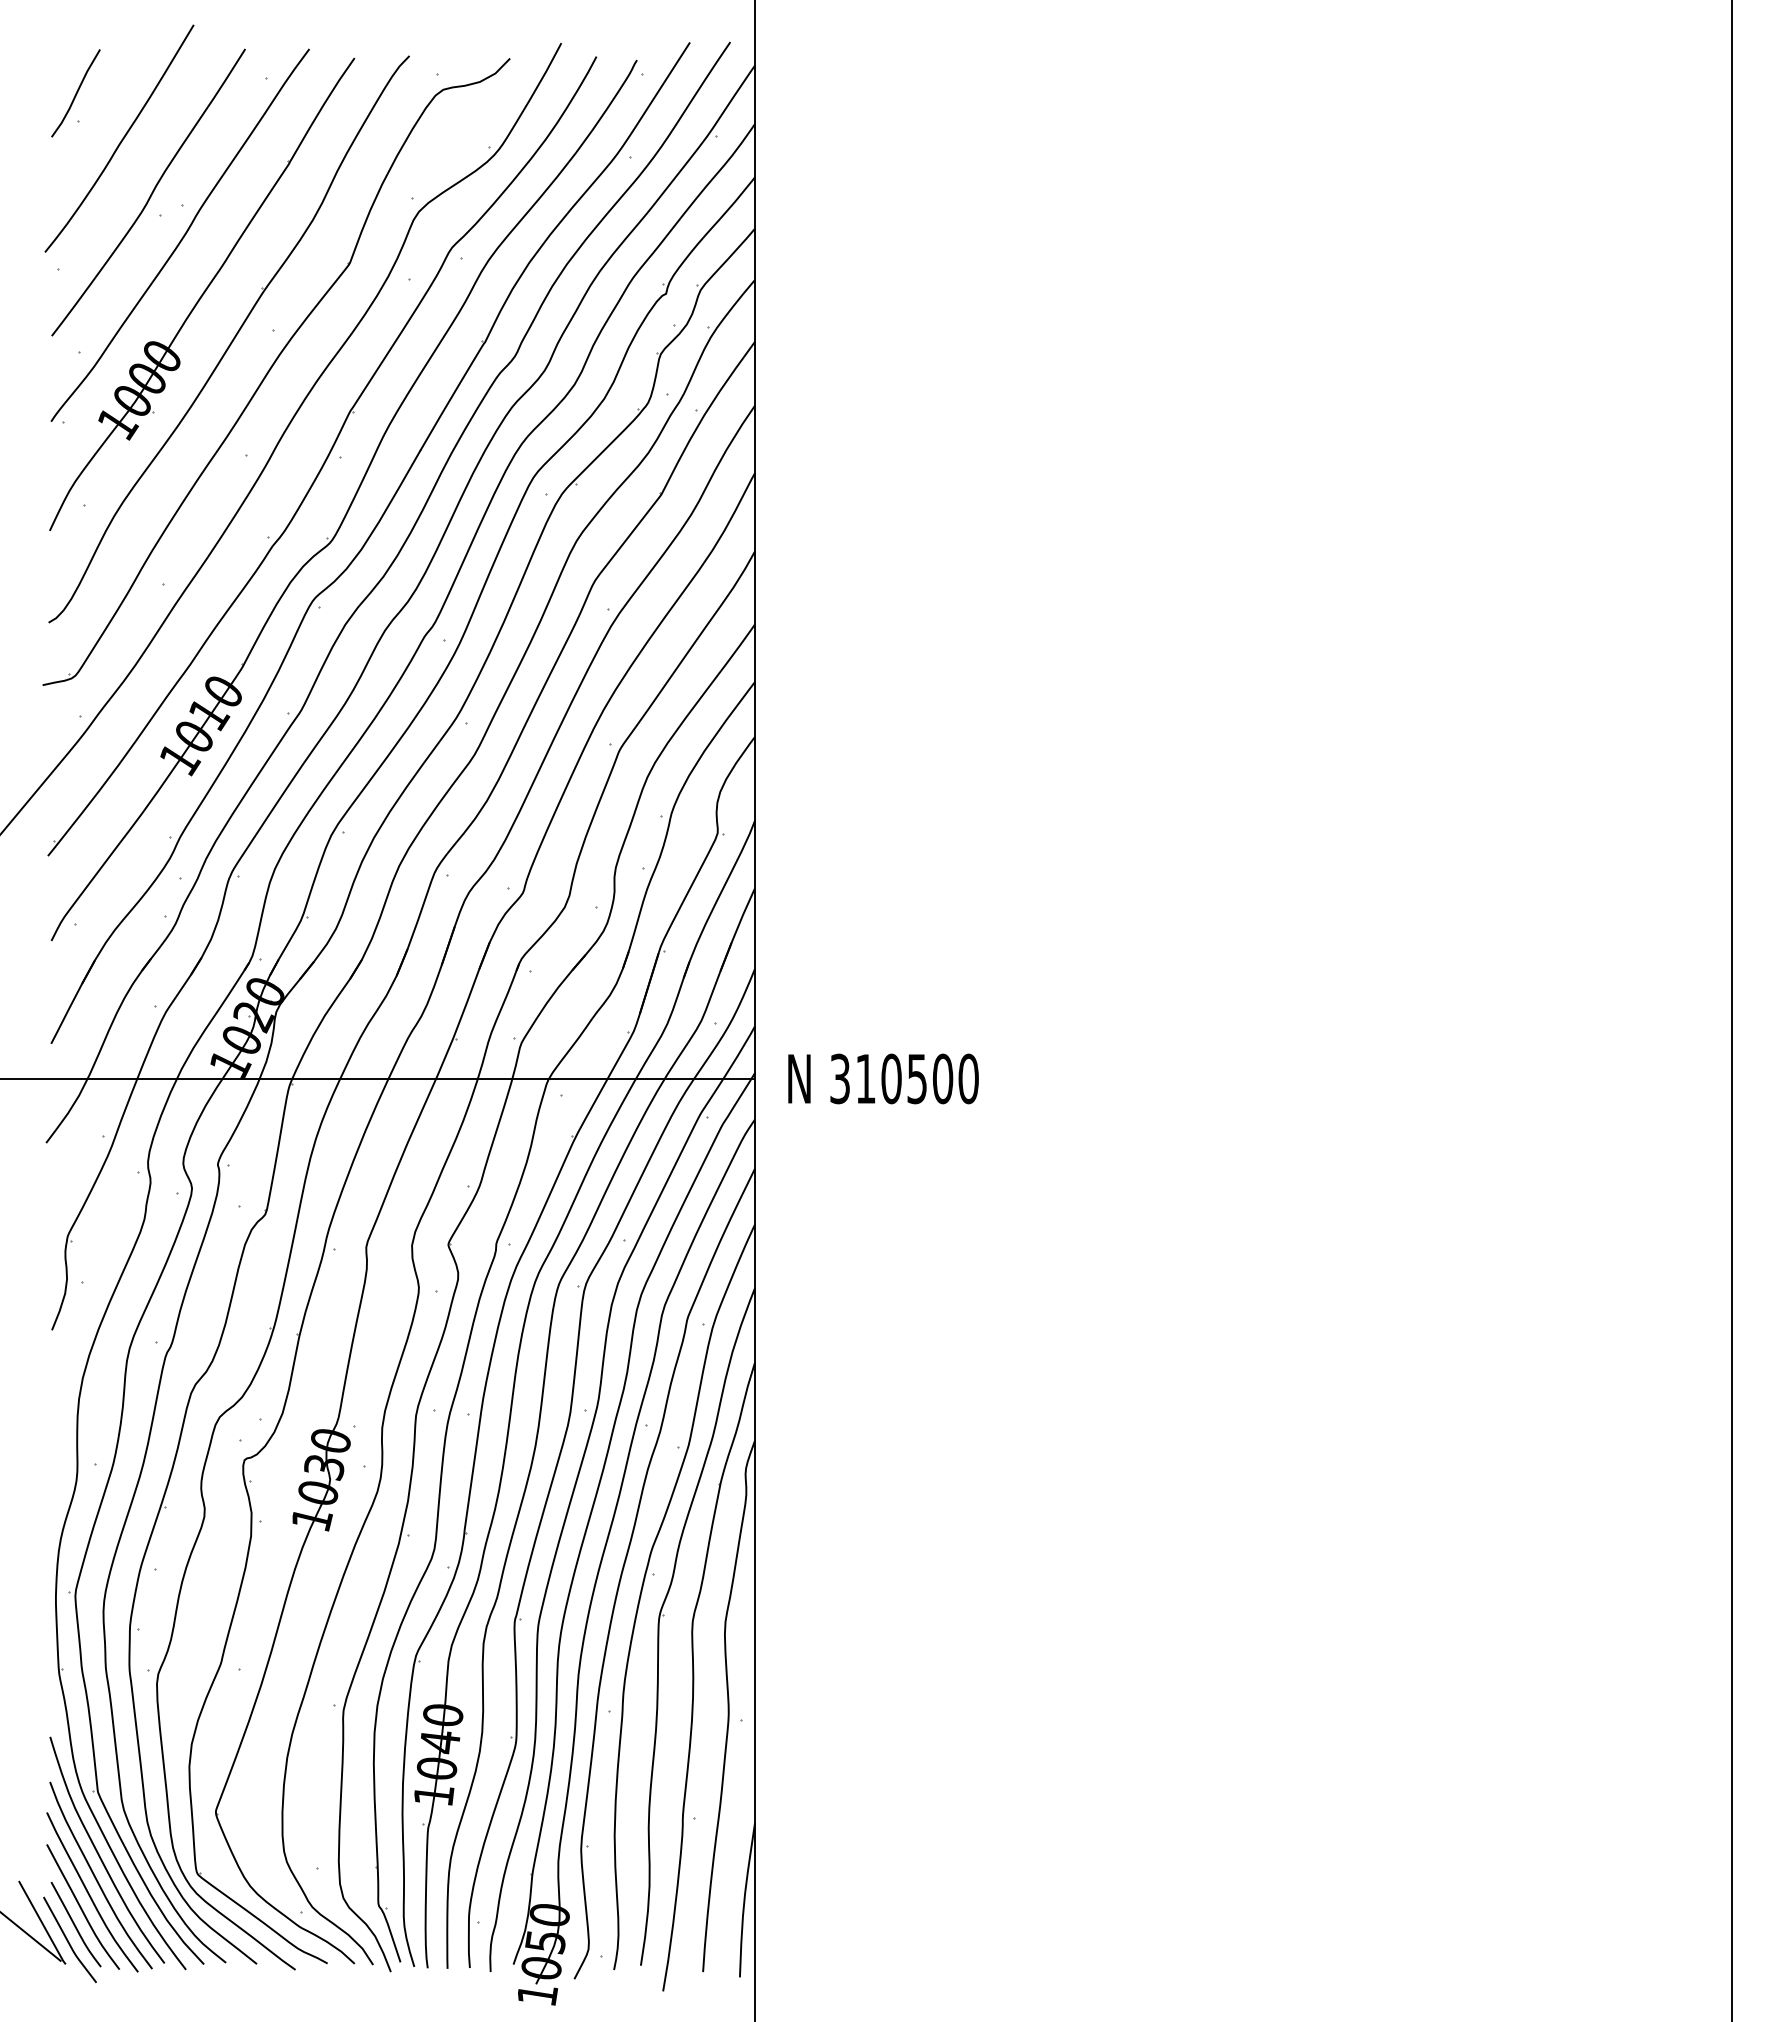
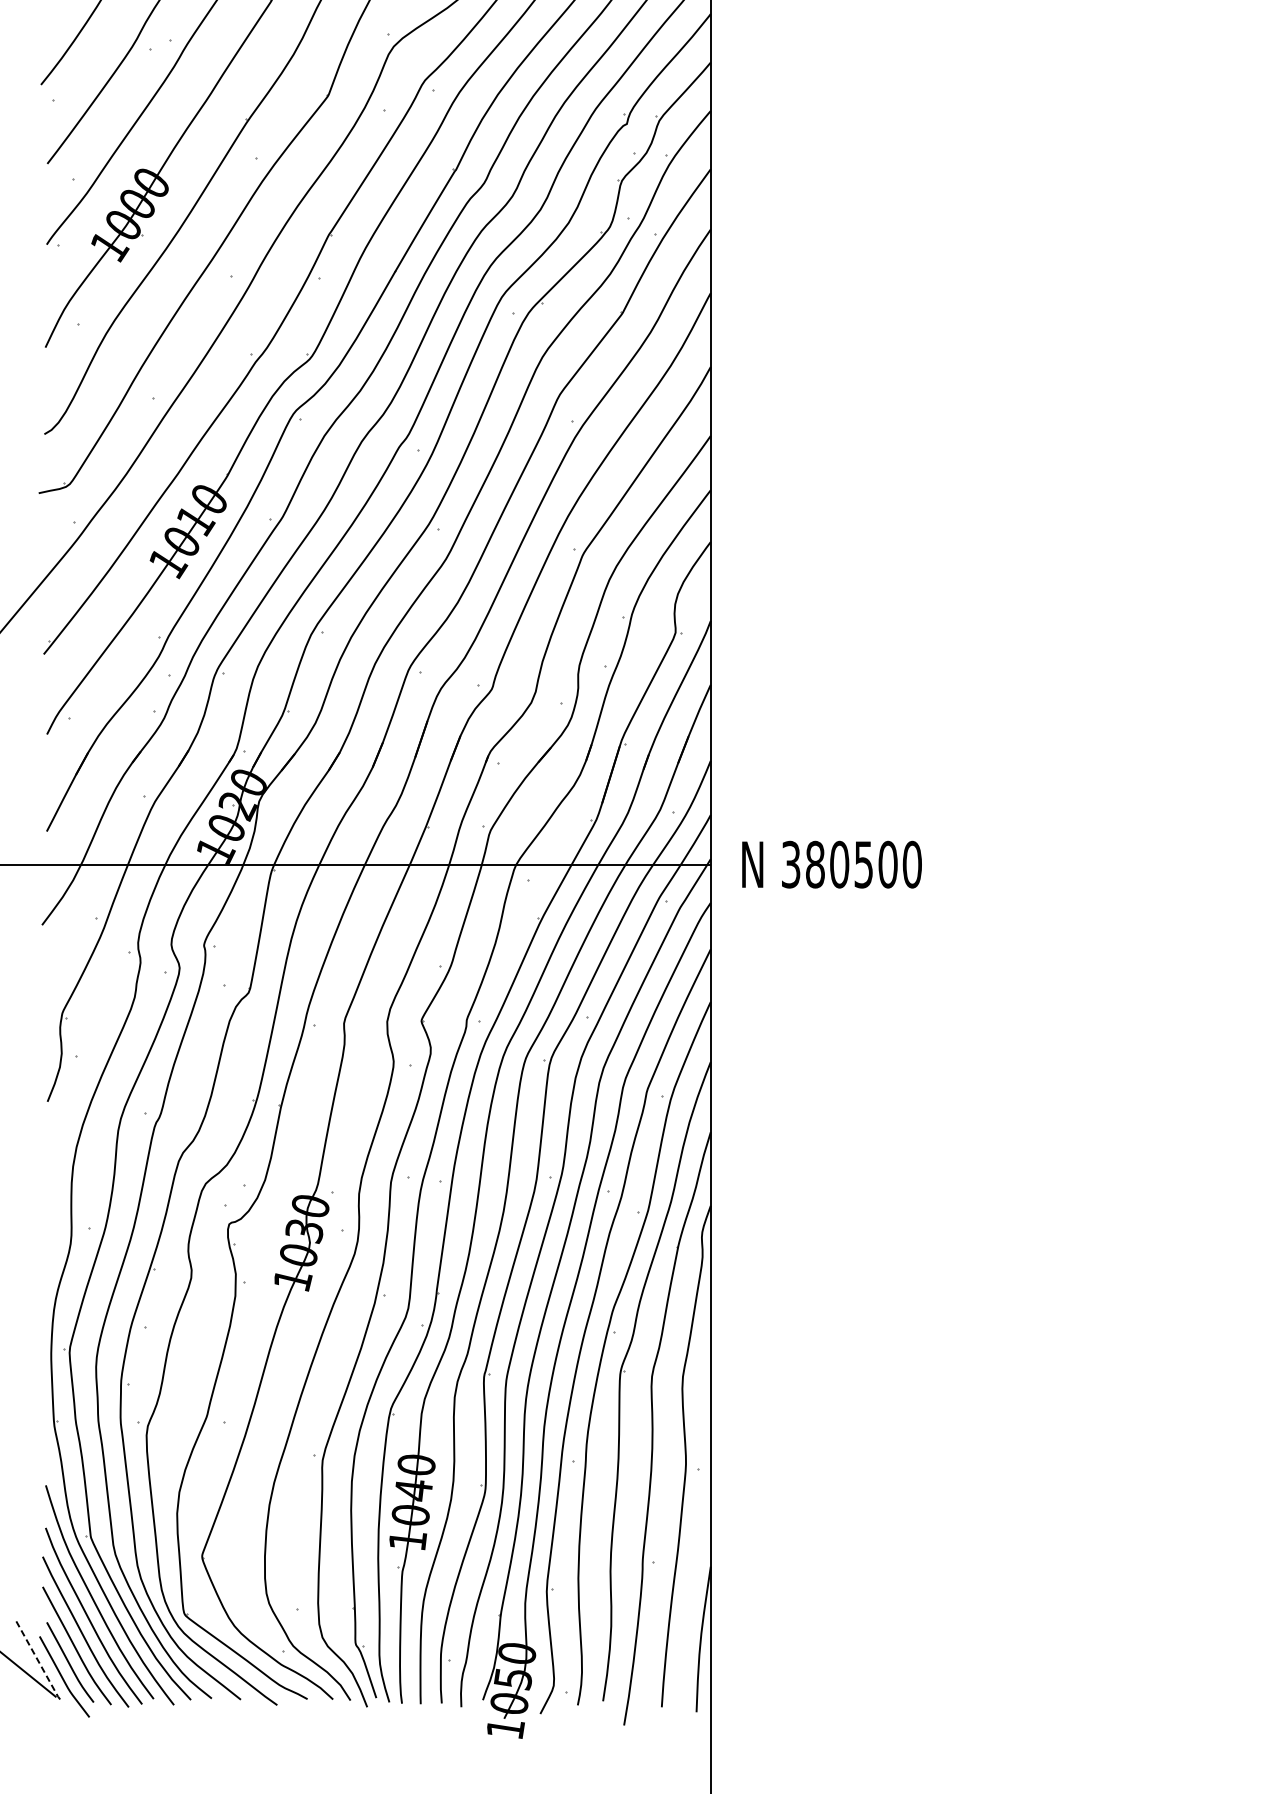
text: (865, 1078) -> (815, 864), 310500 -> 380500
line: (42, 1923) -> (38, 1661), solid -> dashed

